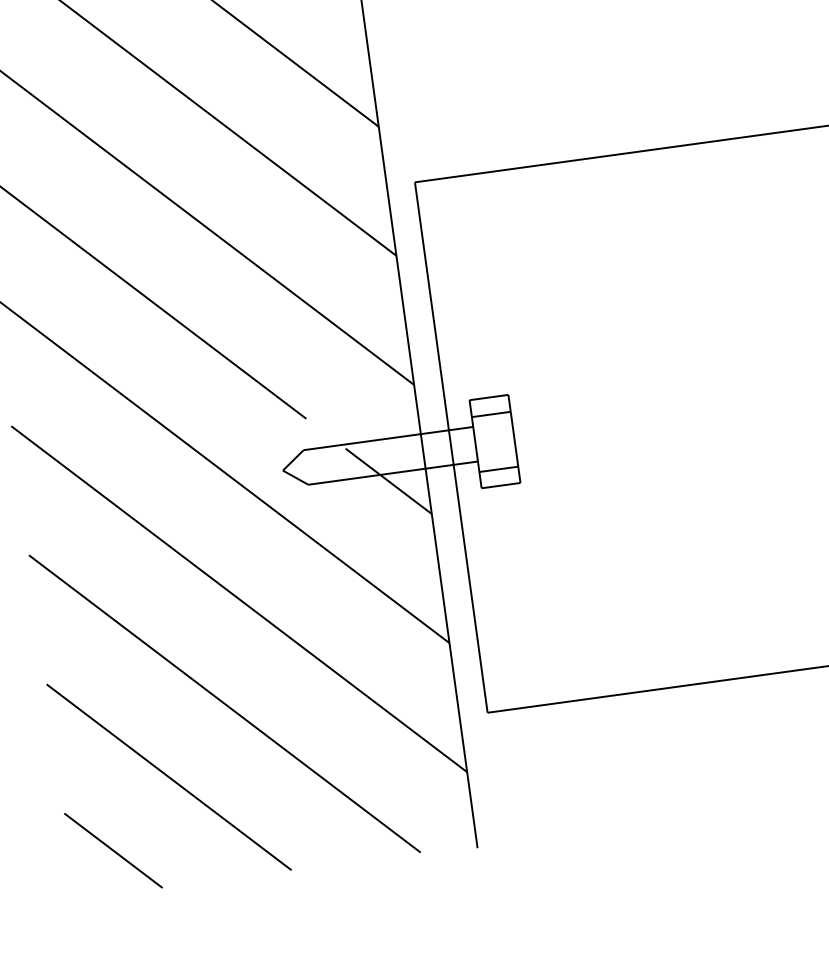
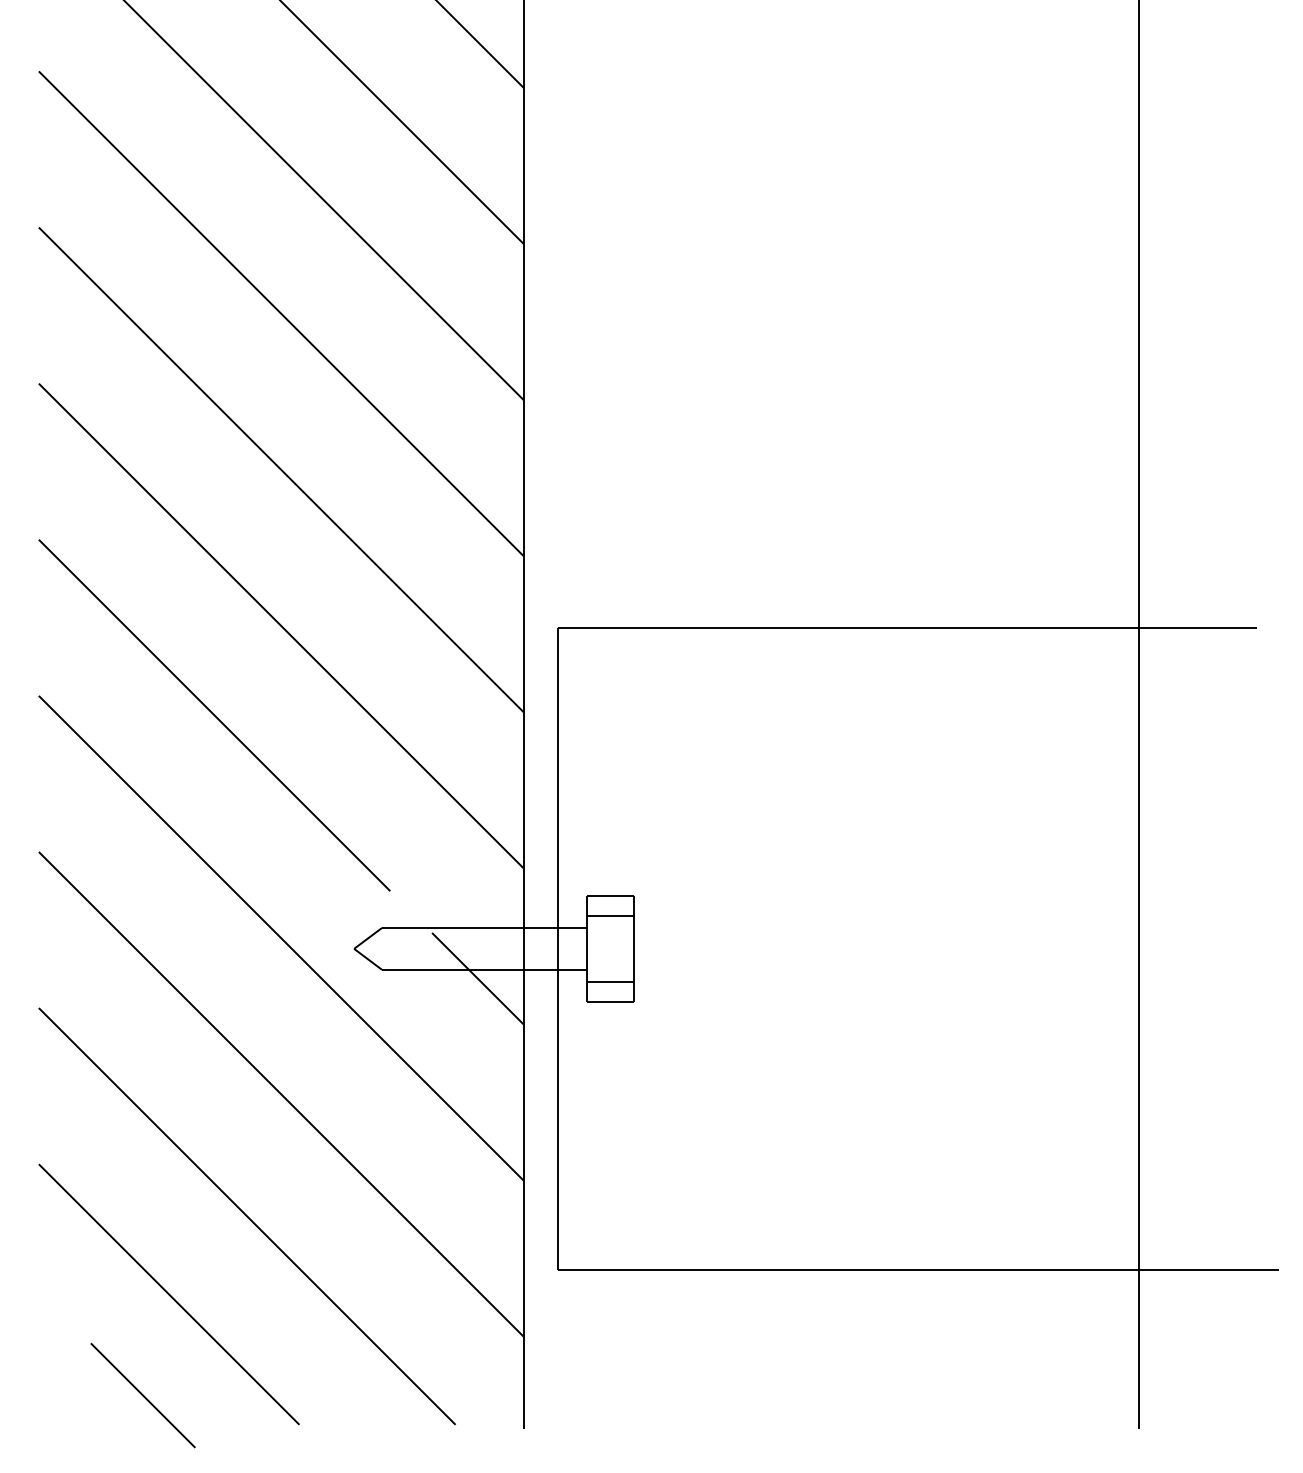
line: (112, 850) -> (142, 1395), moved

